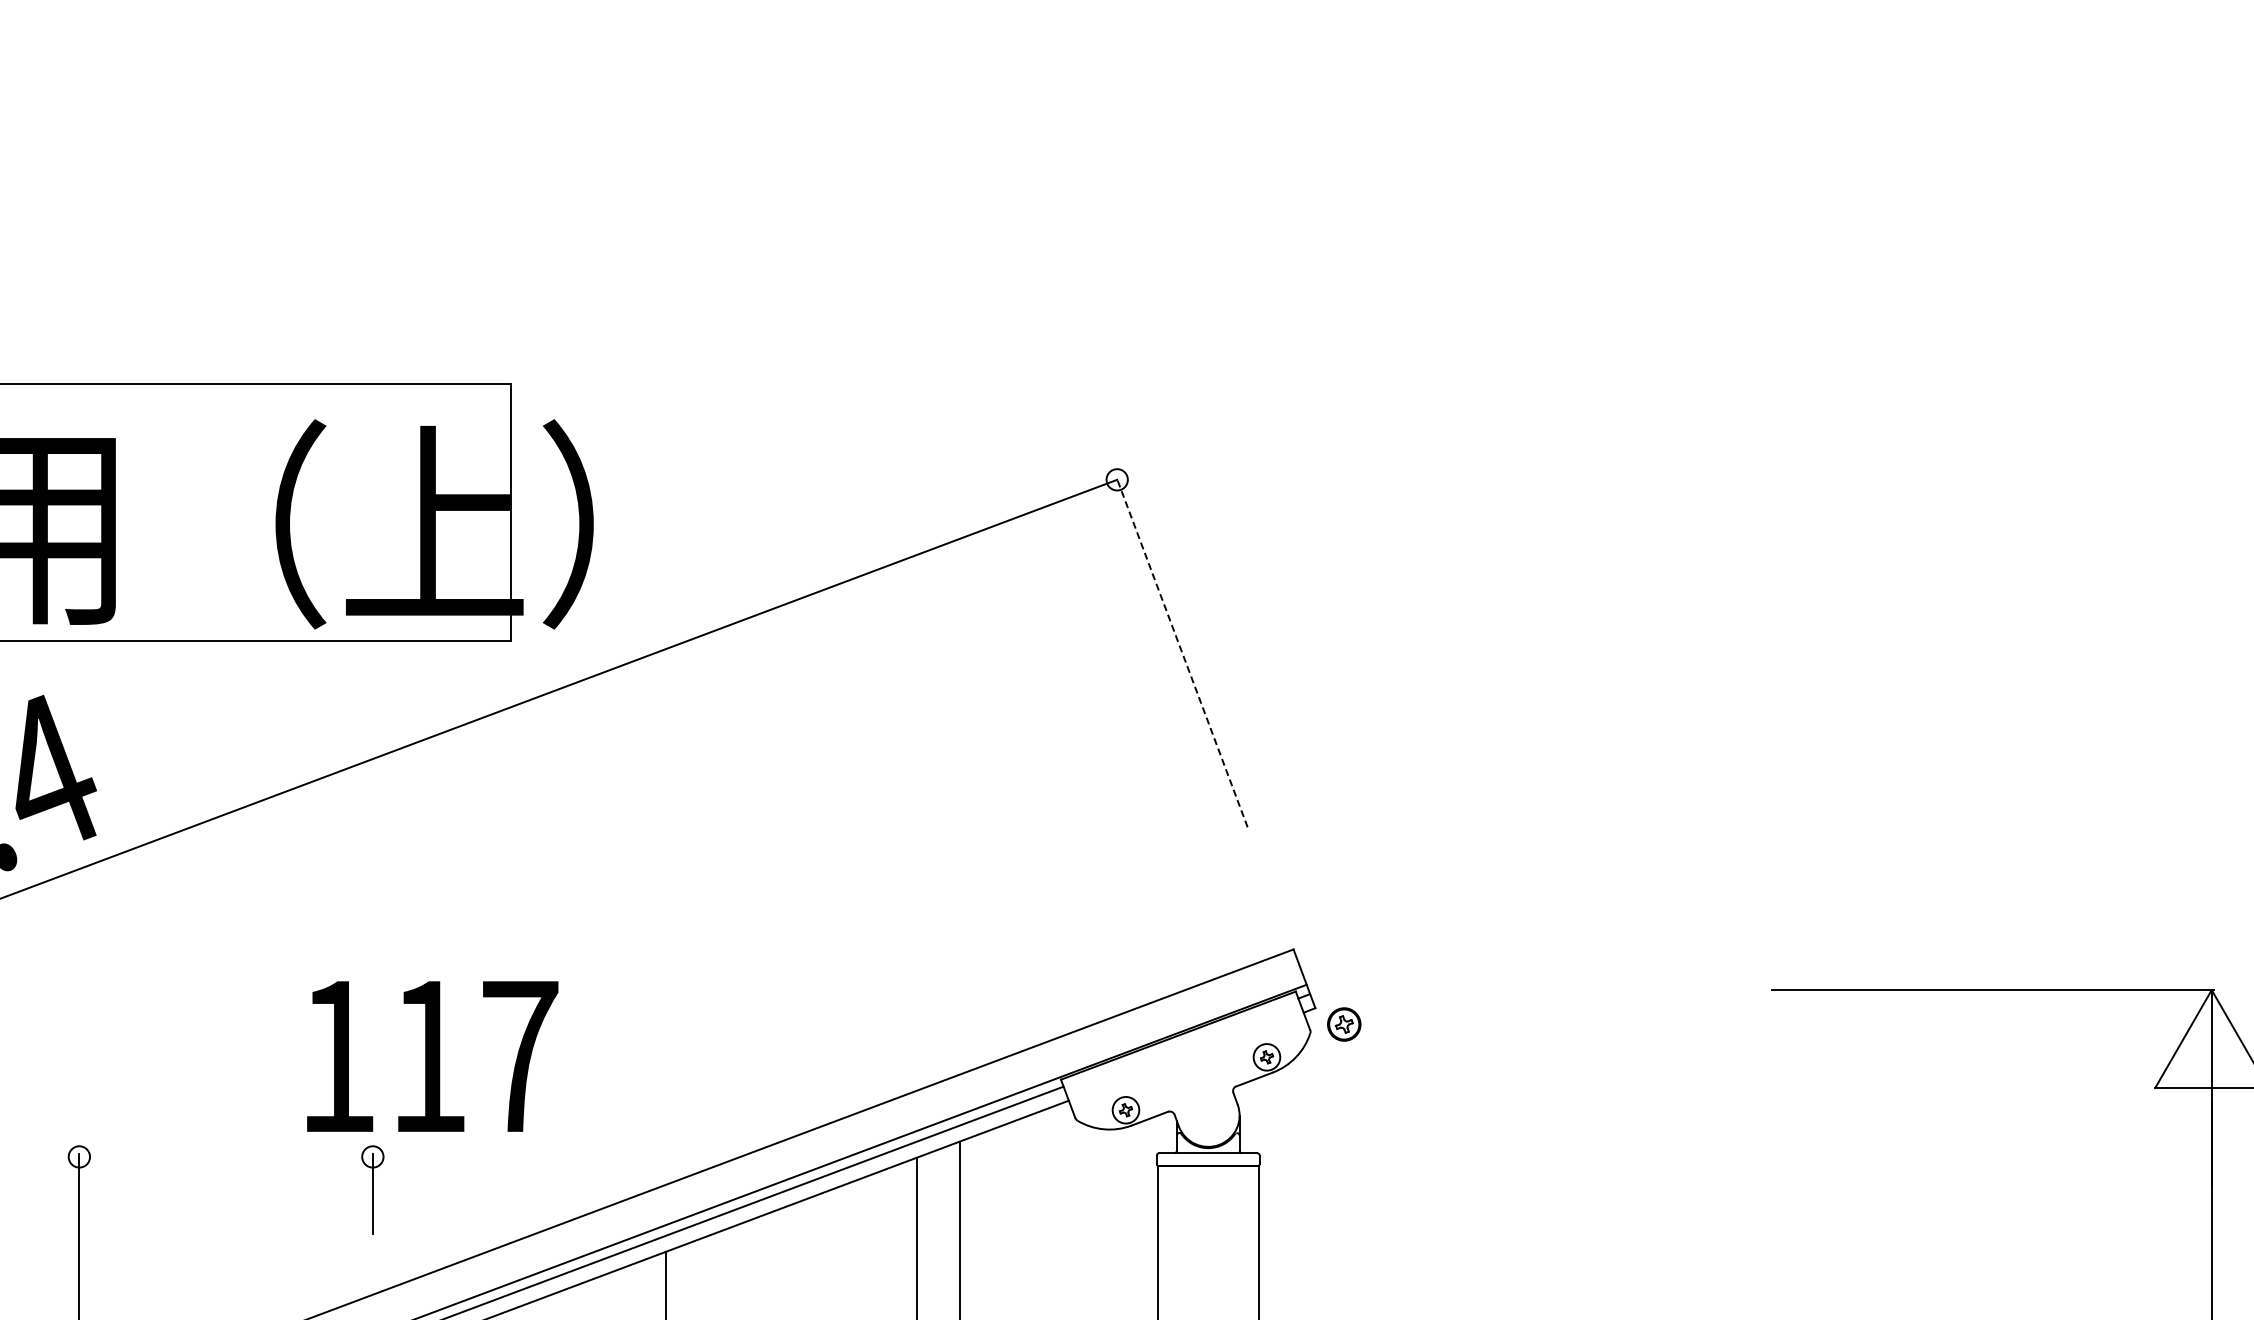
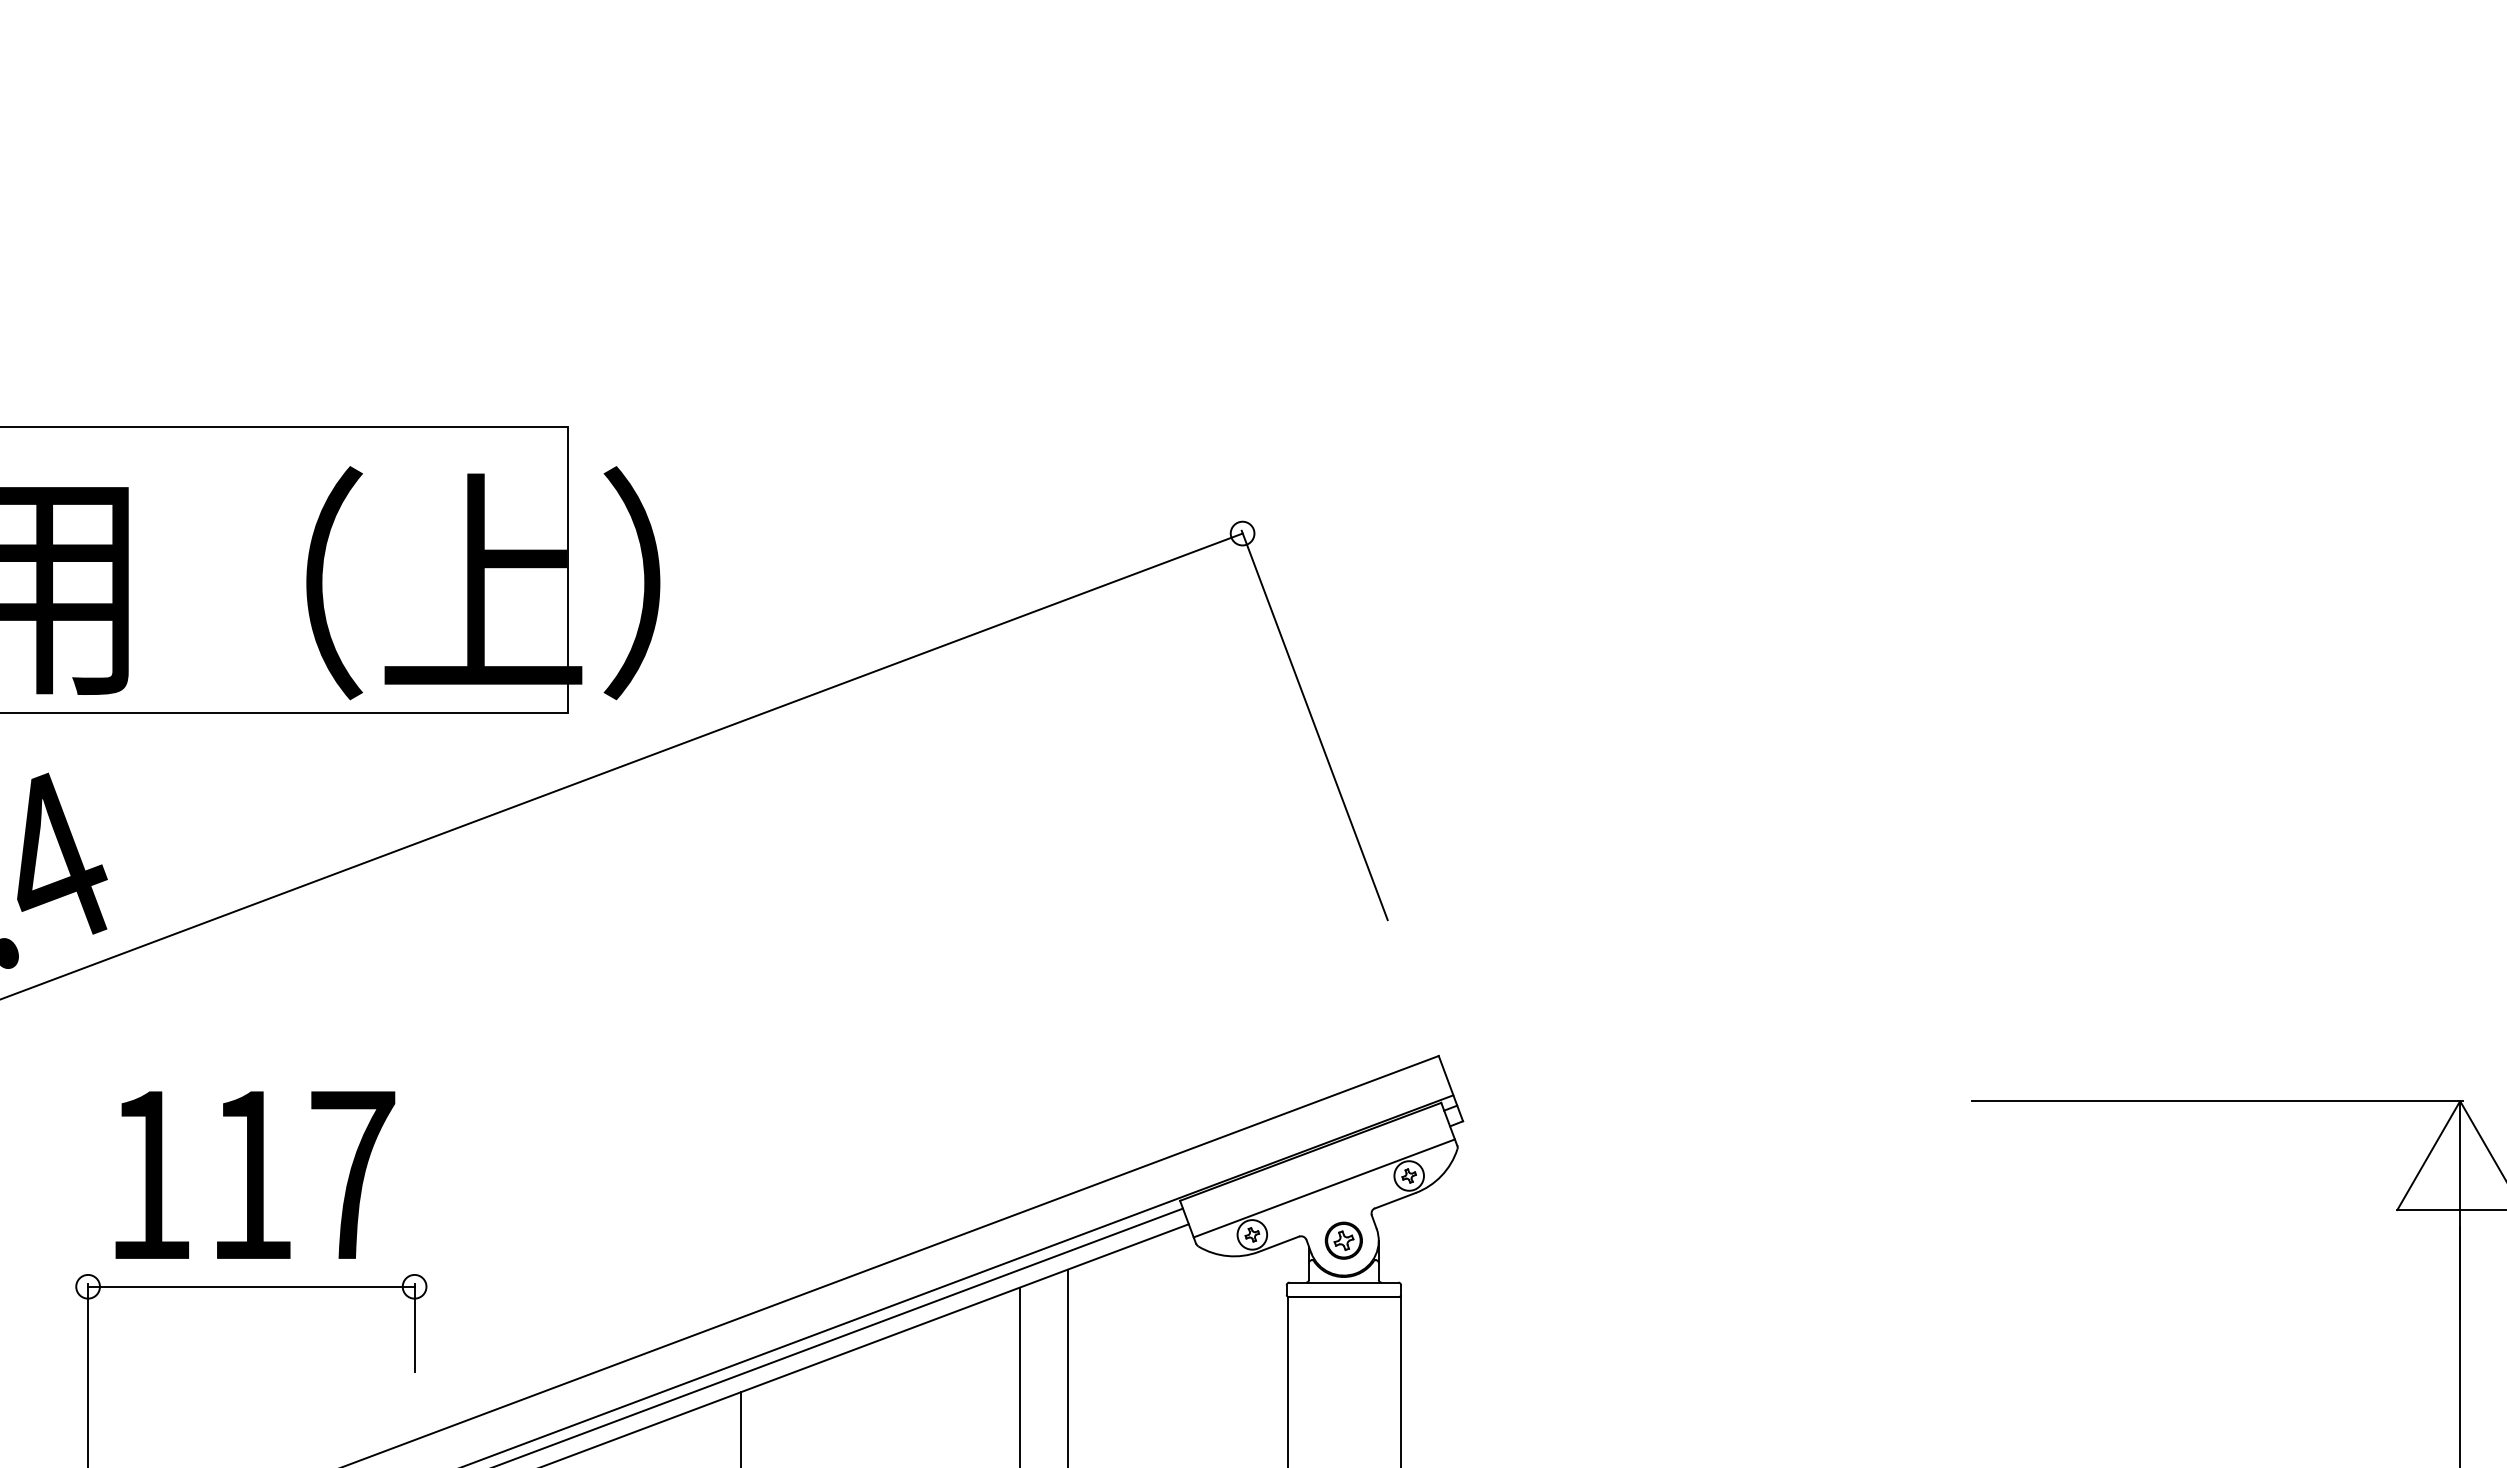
line: (1182, 652) -> (1315, 725), dashed -> solid
part: (1344, 1024) -> (1344, 1240), moved
text: (432, 1056) -> (255, 1175), moved
line: (1190, 1068) -> (1324, 1188), added
line: (225, 1156) -> (250, 1286), added

